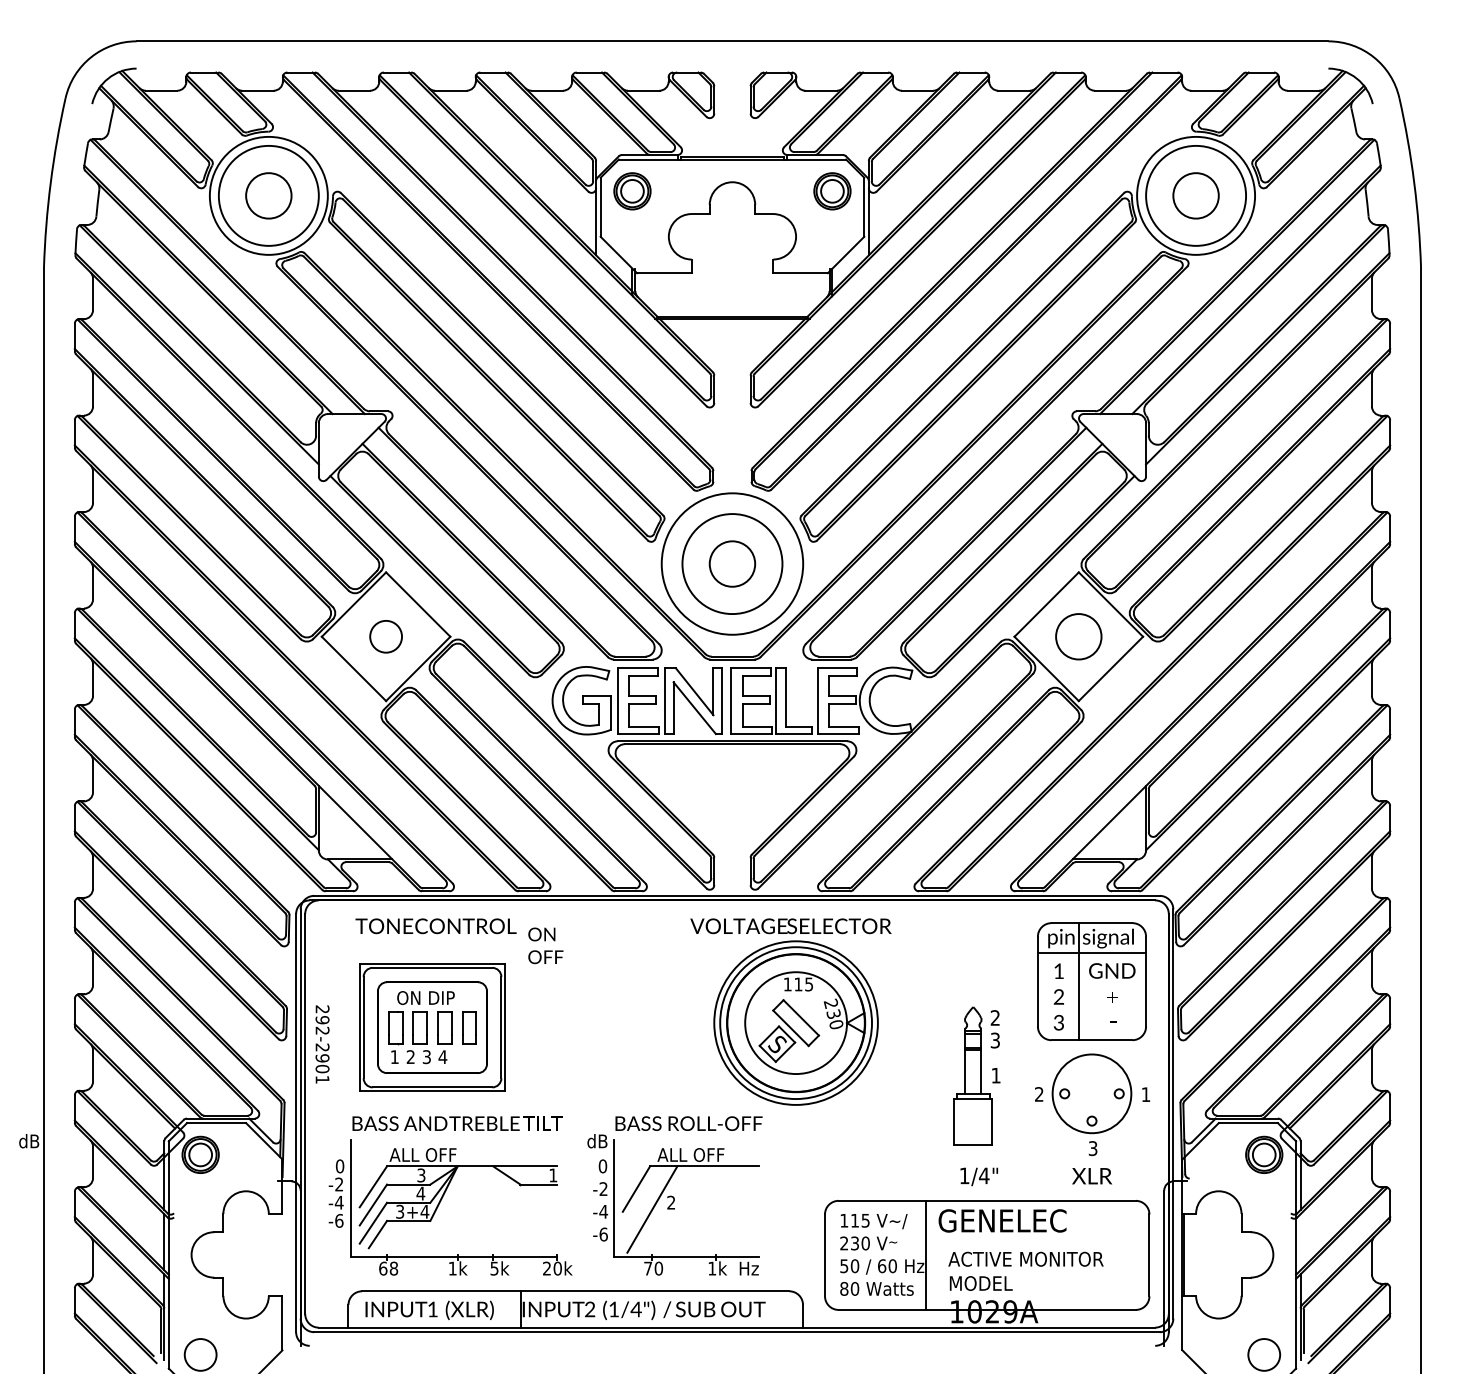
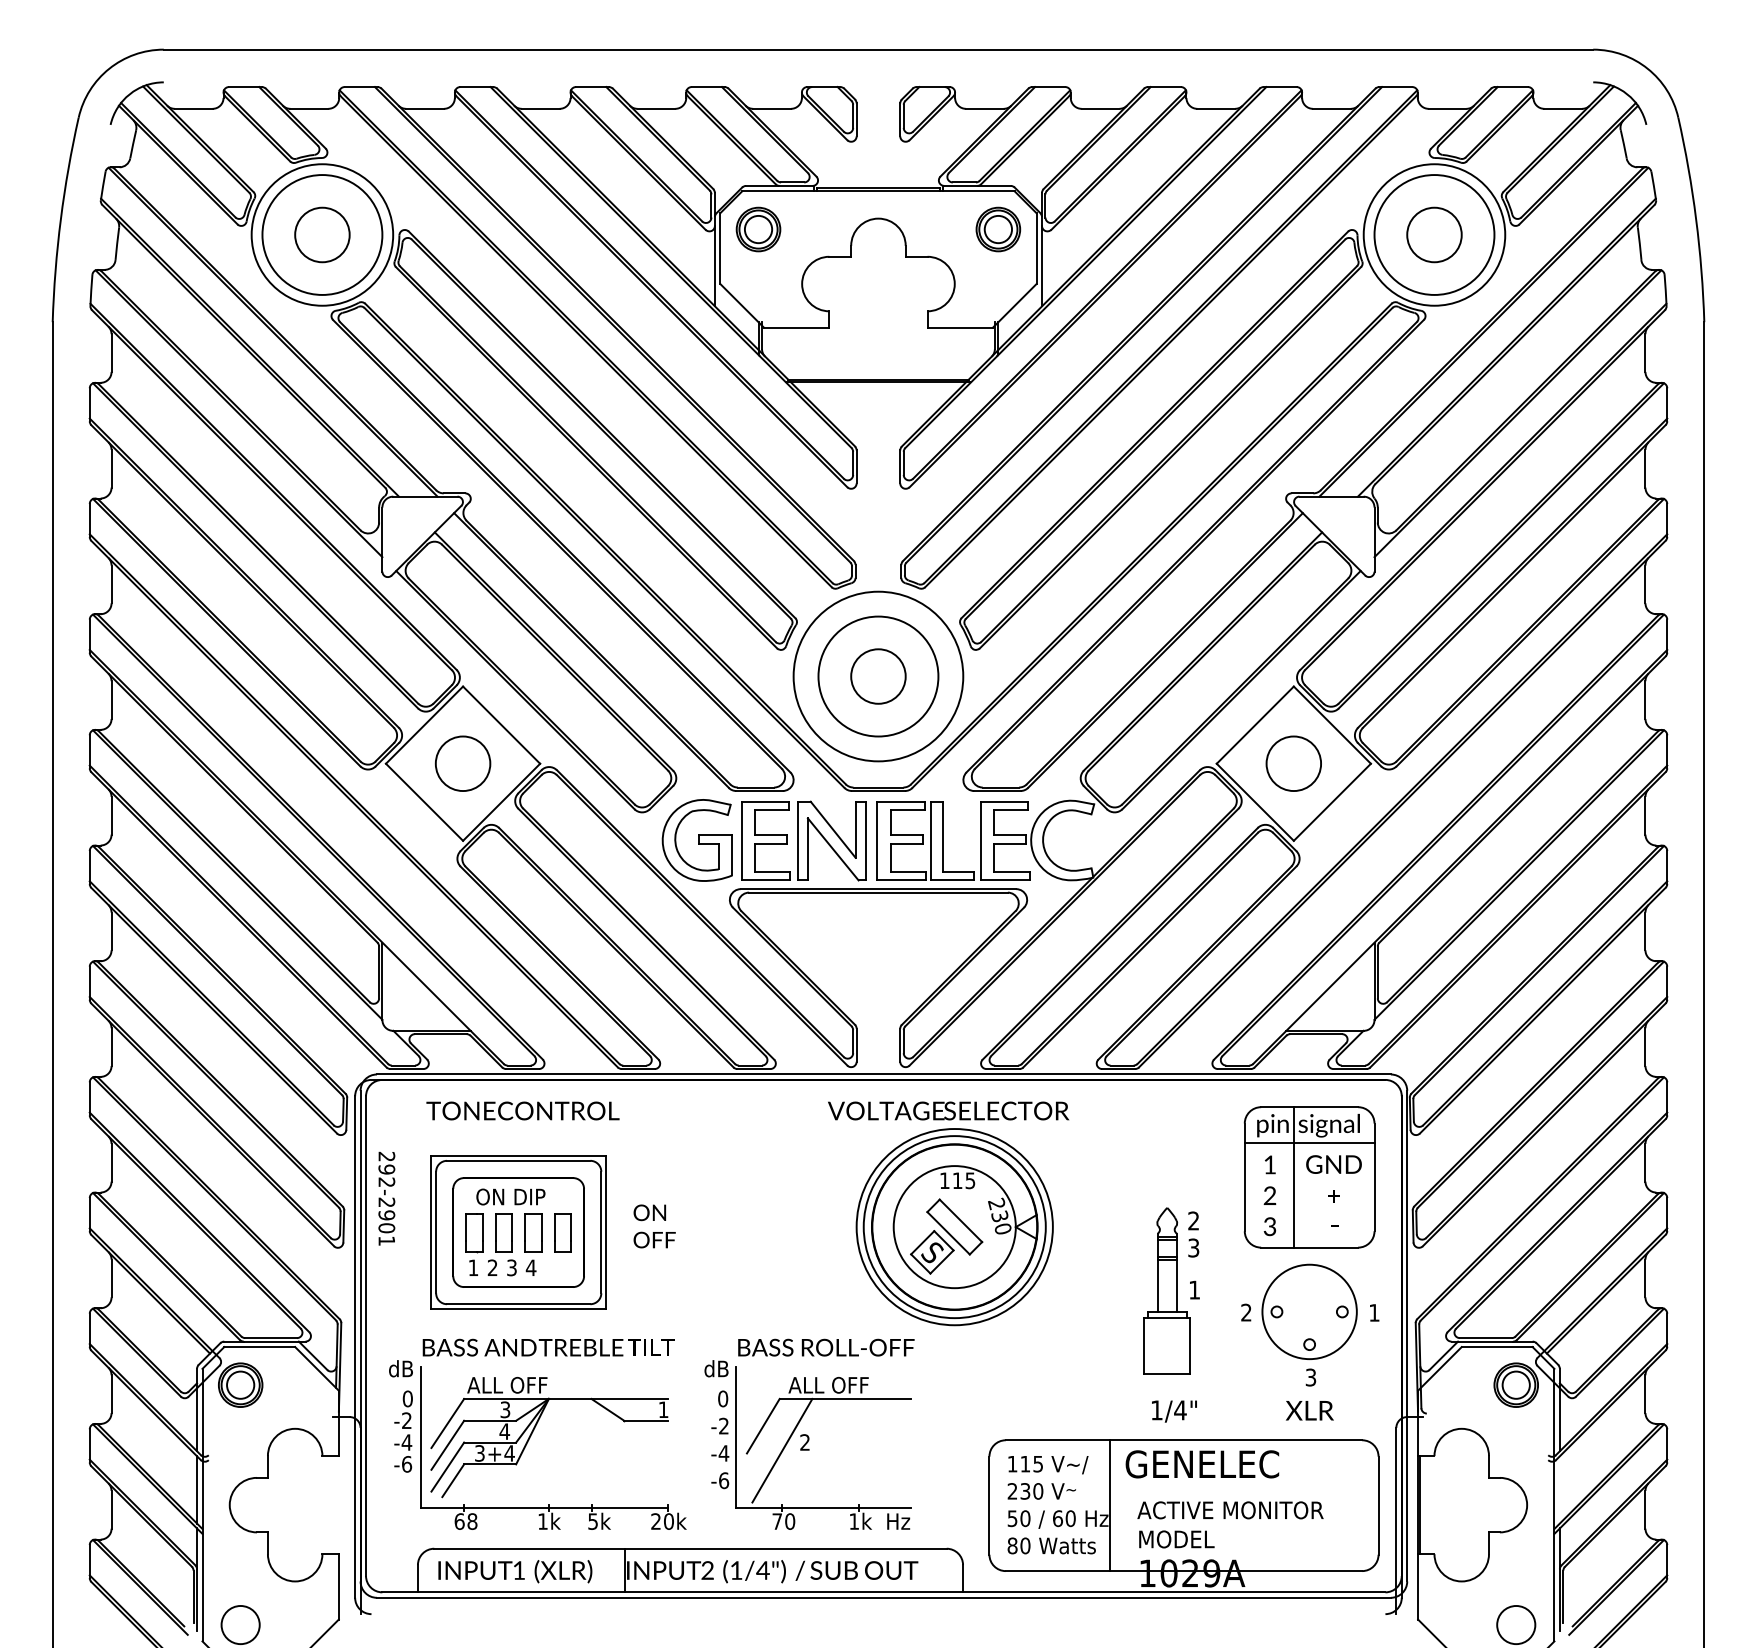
circle: (385, 636) -> (462, 763), size x1.43
text: (545, 945) -> (654, 1226), moved
text: (322, 1044) -> (386, 1198), moved
text: (28, 1141) -> (400, 1368), moved

